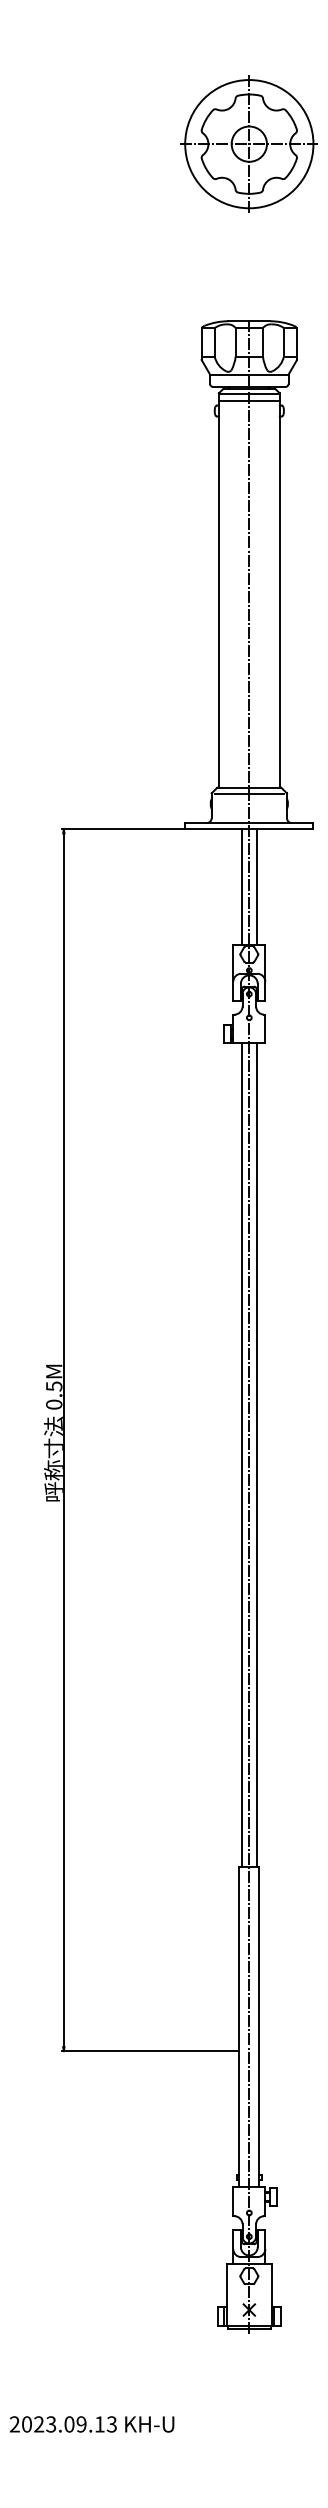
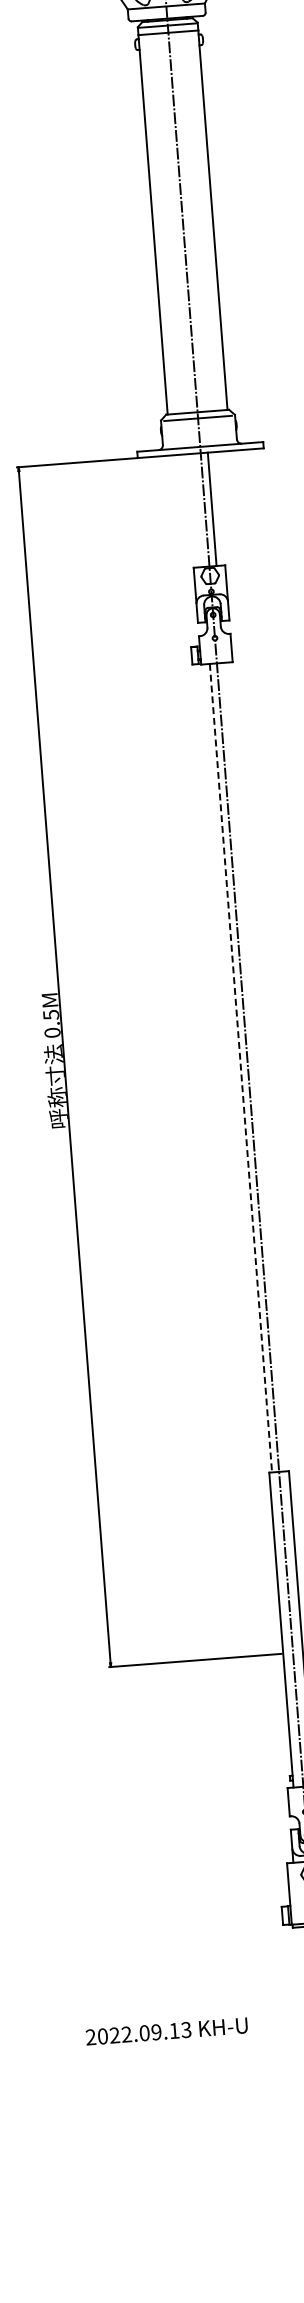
line: (242, 886) -> (198, 509), removed
line: (256, 1454) -> (255, 1066), removed
line: (242, 1455) -> (241, 1068), solid -> dashed
text: (51, 2424) -> (127, 2034), 2023.09.13 -> 2022.09.13

